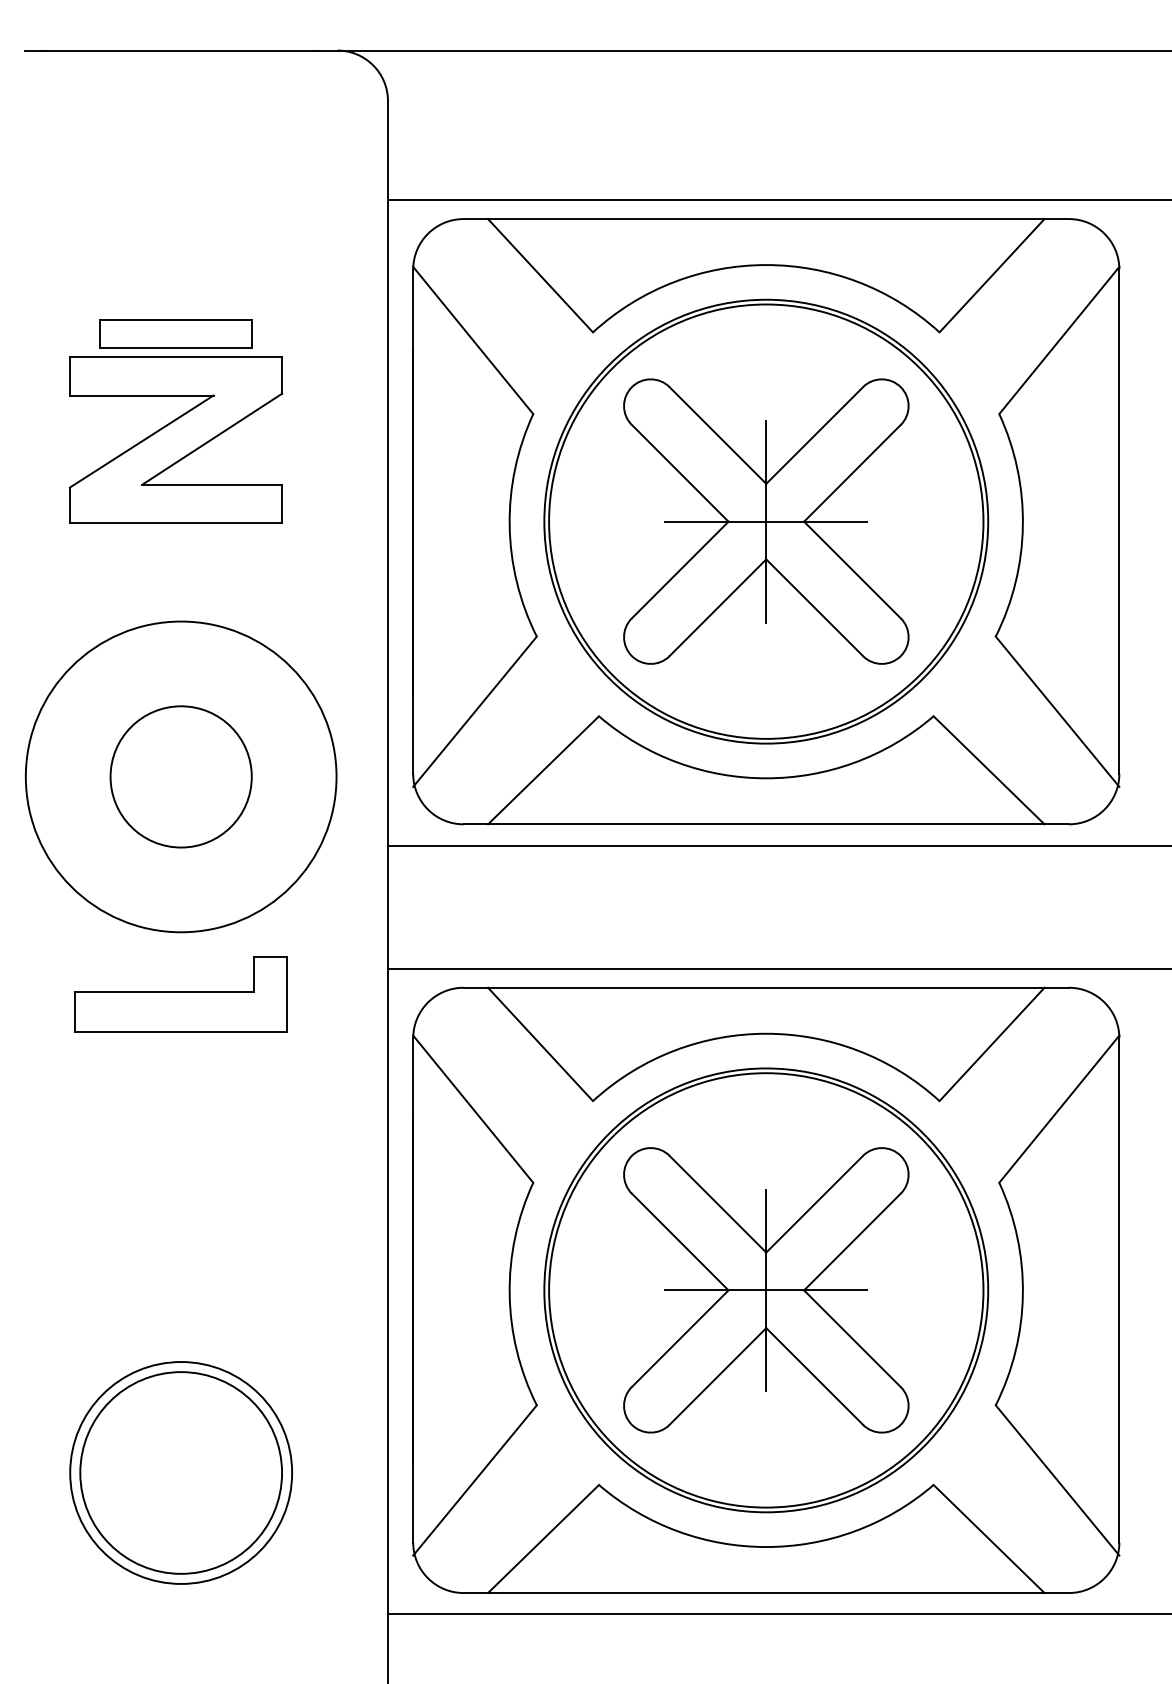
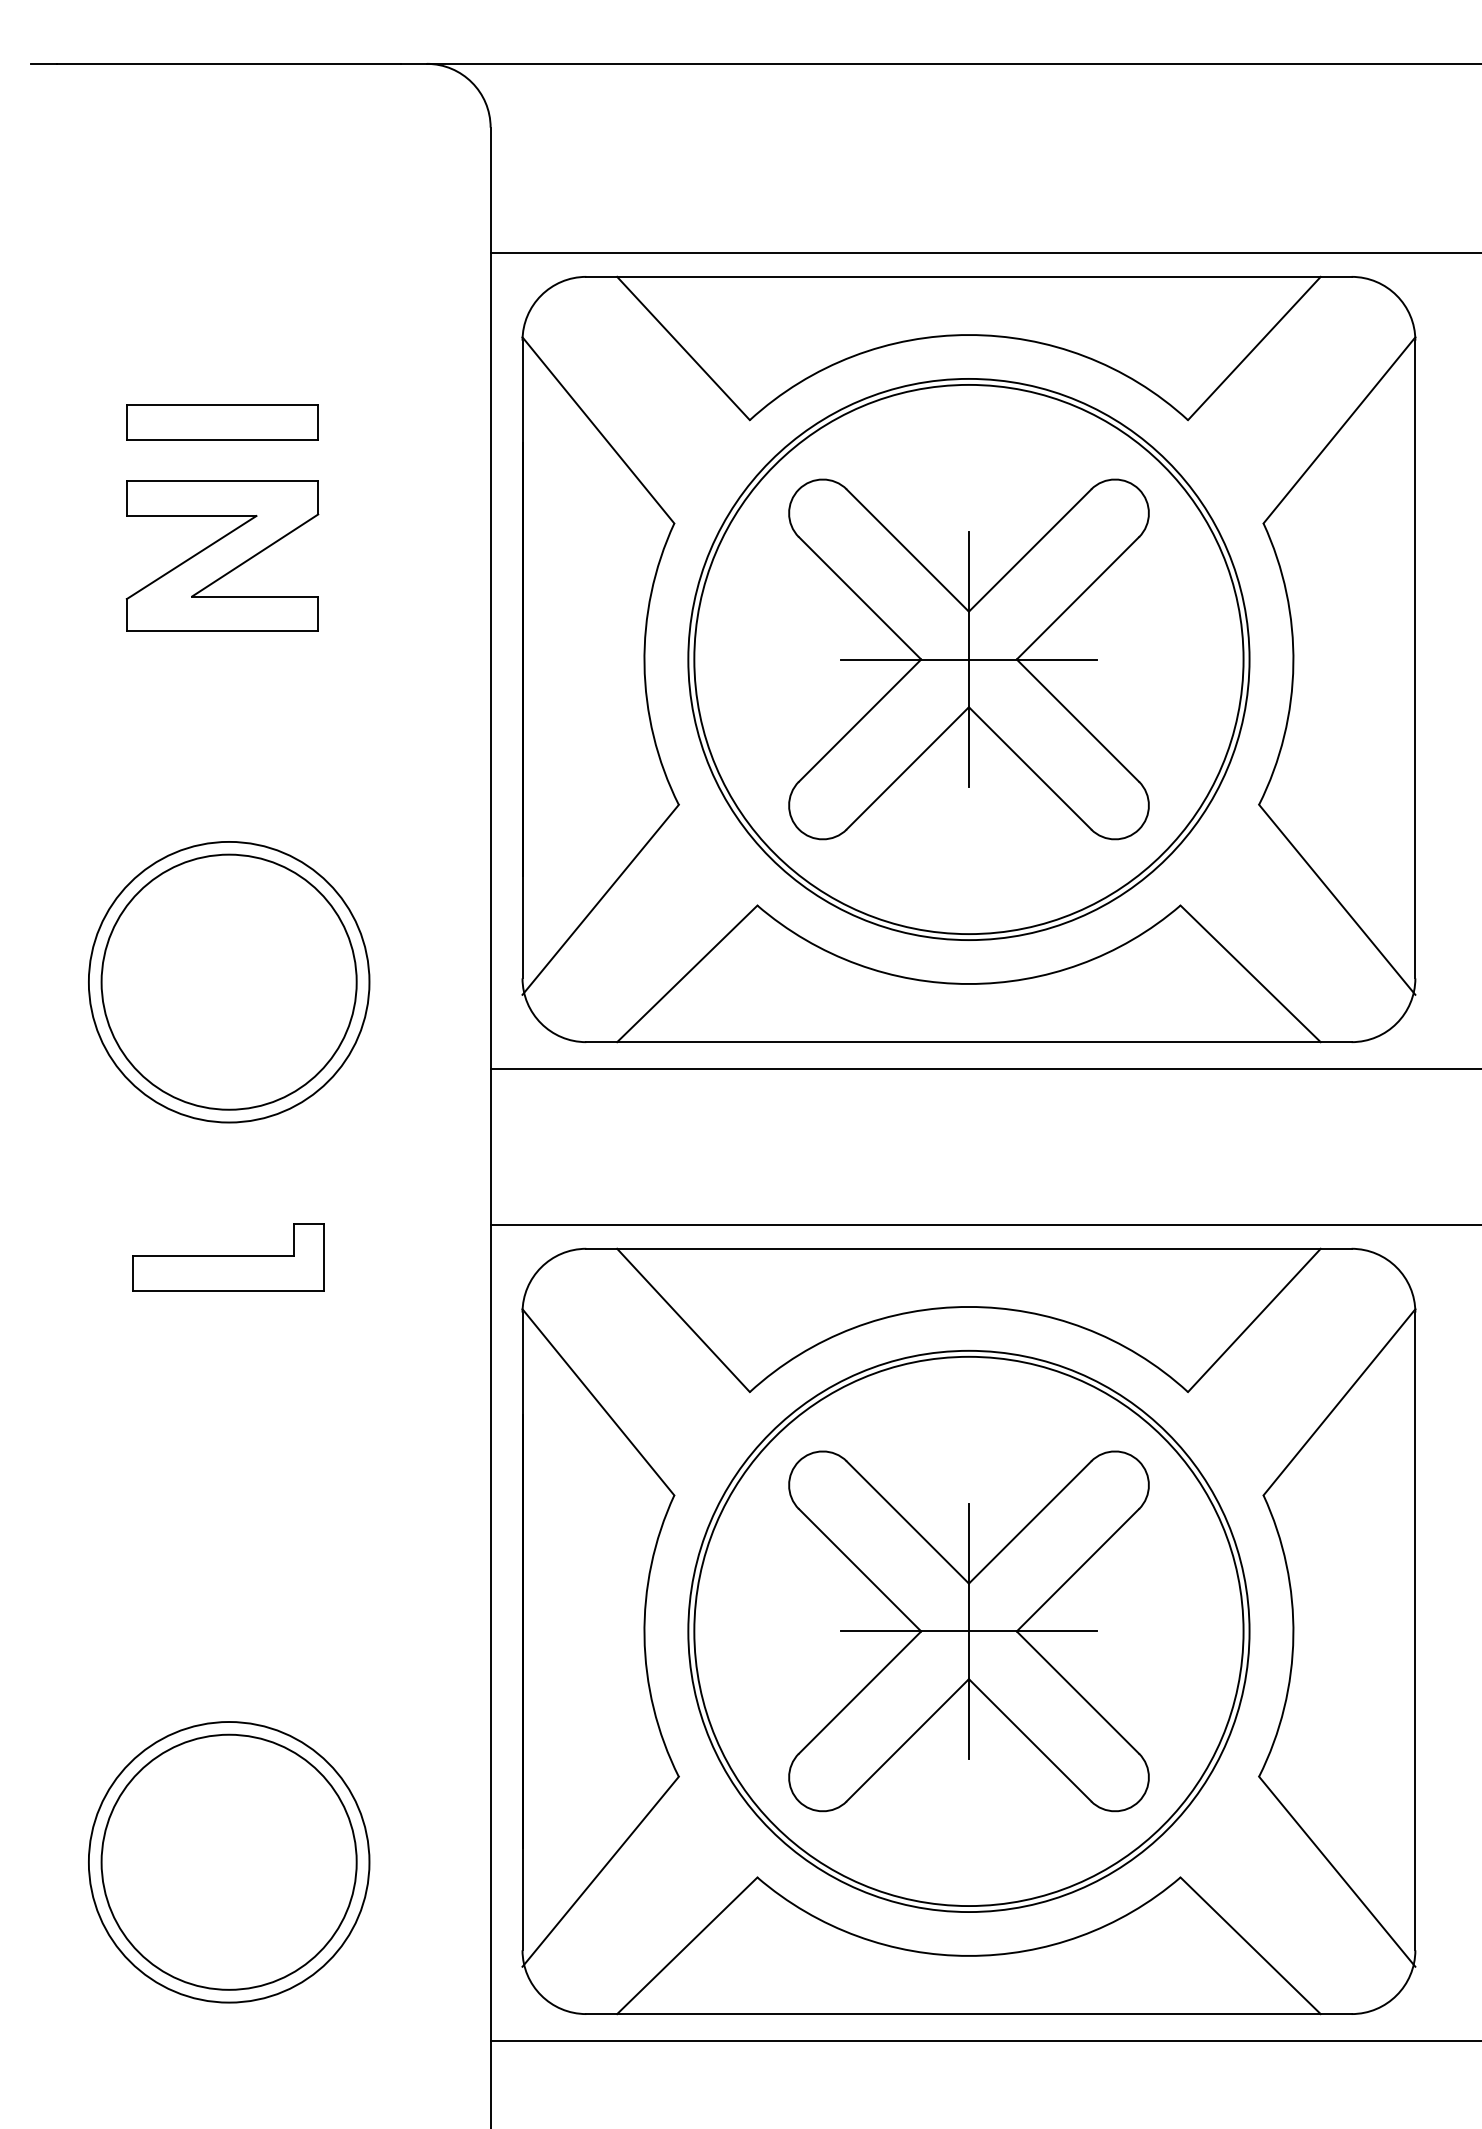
part: (175, 439) -> (222, 555), size x0.71
circle: (180, 776) -> (228, 981), size x0.71
circle: (180, 776) -> (228, 981), size x1.43
part: (180, 994) -> (228, 1257), size x0.71

